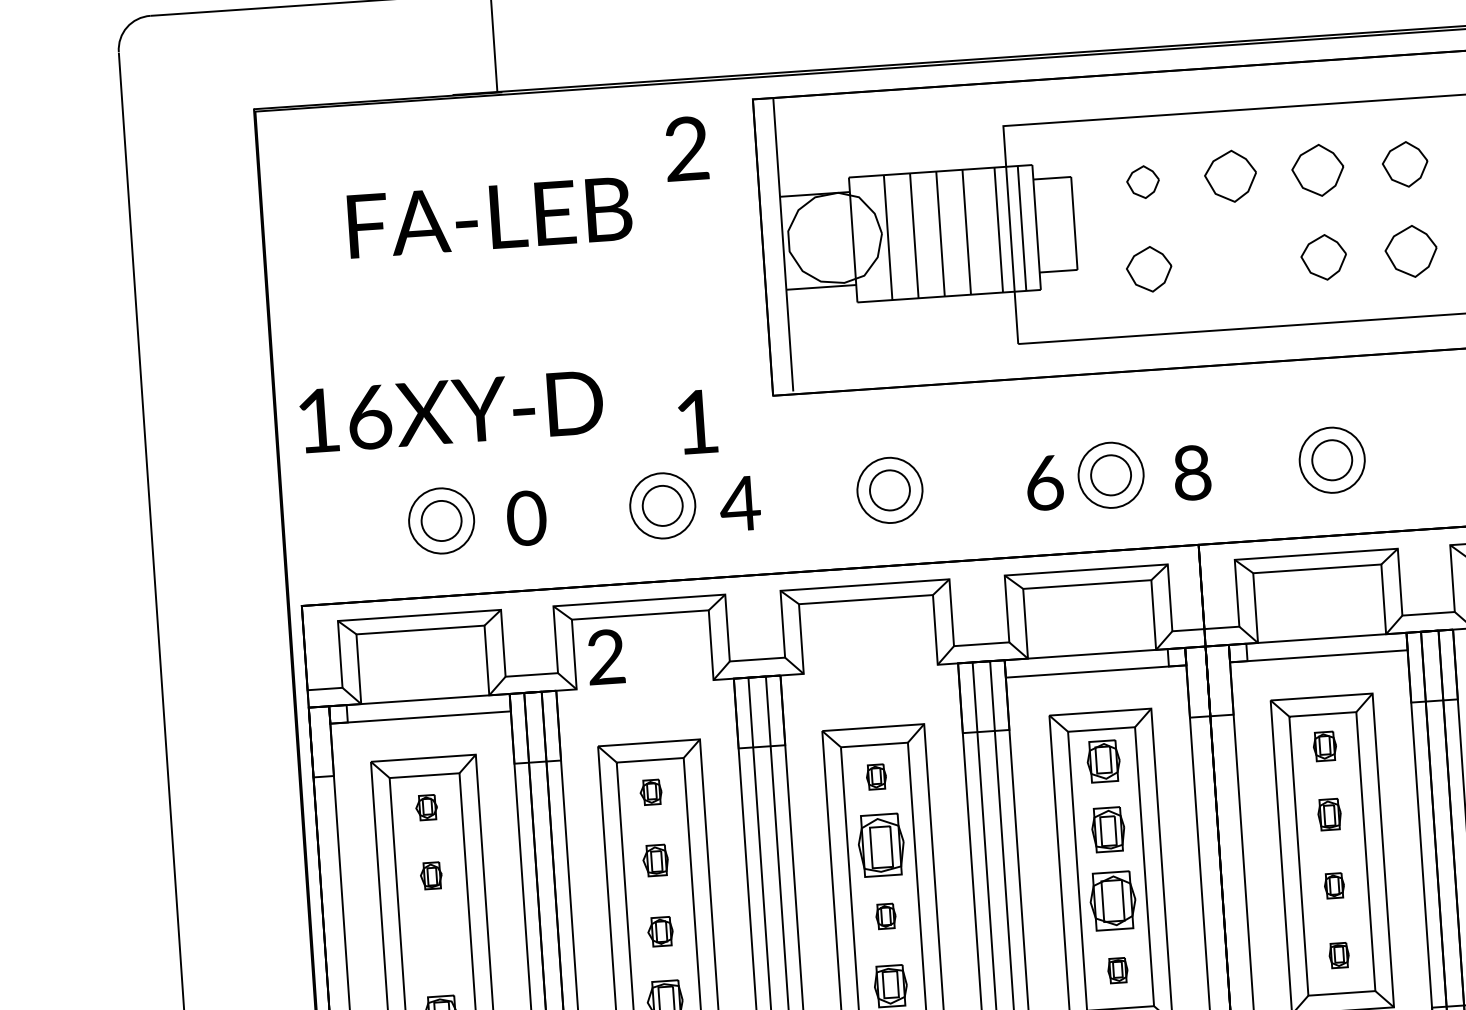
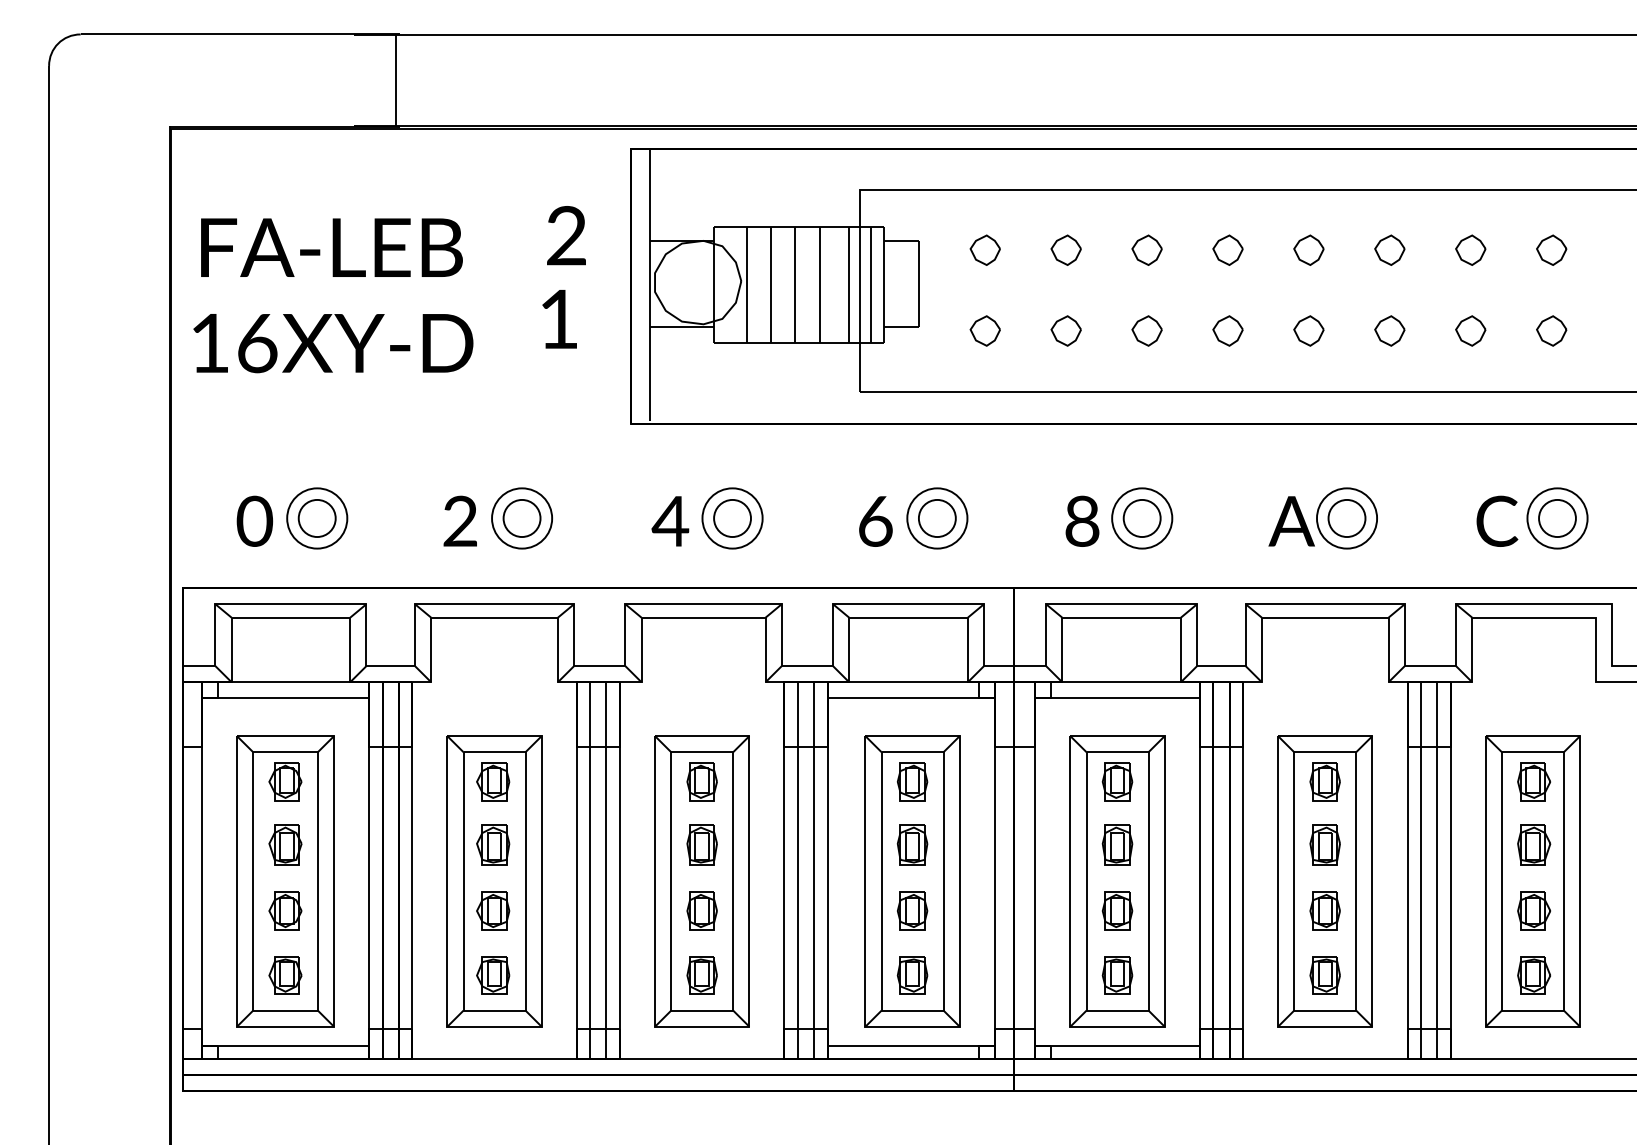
text: (686, 148) -> (566, 235), moved
part: (1404, 163) -> (1227, 249), size x0.71
part: (1317, 169) -> (1146, 249), size x0.62
part: (1229, 175) -> (1065, 249), size x0.62
text: (489, 217) -> (331, 247), moved
part: (1410, 251) -> (1227, 330), size x0.62
part: (1323, 257) -> (1146, 330), size x0.71
part: (1235, 262) -> (1065, 330), added
part: (1148, 268) -> (984, 330), size x0.71
text: (451, 411) -> (333, 343), moved
text: (697, 422) -> (559, 319), moved
text: (1192, 471) -> (1082, 520), moved
text: (740, 503) -> (670, 521), moved
text: (526, 517) -> (254, 520), moved
text: (605, 656) -> (459, 520), moved
part: (1324, 746) -> (1117, 781), size x1.43
part: (875, 776) -> (701, 781), size x1.67
part: (651, 791) -> (493, 781), size x1.67
part: (426, 807) -> (285, 781), size x1.67
part: (1329, 814) -> (1117, 844), size x1.43
part: (880, 844) -> (701, 844), size x0.71
part: (655, 859) -> (493, 844), size x1.43
part: (431, 875) -> (285, 844), size x1.67
part: (1334, 885) -> (1117, 910), size x1.67
part: (1113, 900) -> (912, 910), size x0.71
part: (885, 915) -> (701, 910), size x1.67
part: (660, 931) -> (493, 910), size x1.43
part: (436, 946) -> (285, 910), added
part: (1339, 955) -> (1117, 975), size x1.67
part: (1117, 970) -> (912, 975), size x1.67

